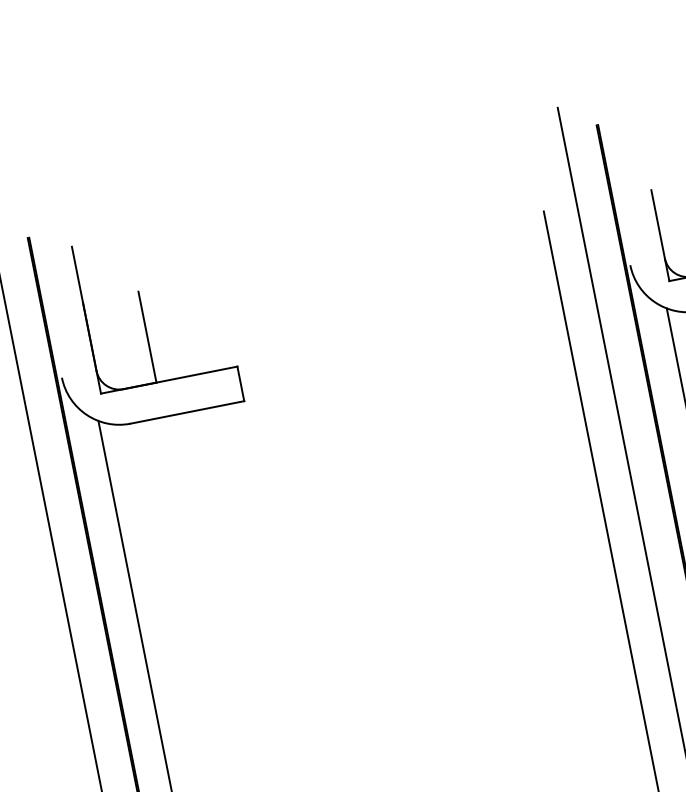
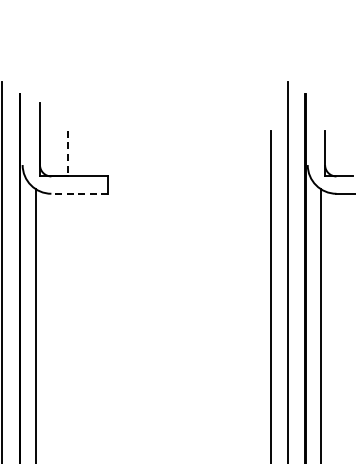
line: (146, 337) -> (67, 153), solid -> dashed
line: (186, 412) -> (79, 193), solid -> dashed

